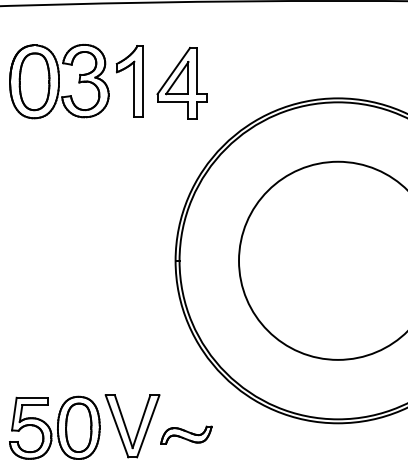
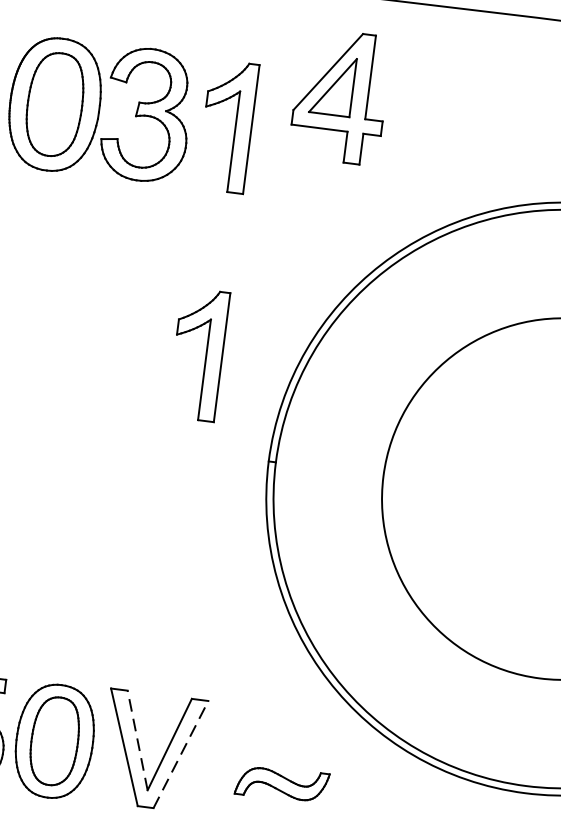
part: (181, 83) -> (339, 96), moved
part: (129, 207) -> (197, 354), added
line: (123, 421) -> (137, 740), solid -> dashed
line: (148, 426) -> (181, 755), solid -> dashed
part: (186, 434) -> (282, 782), moved

